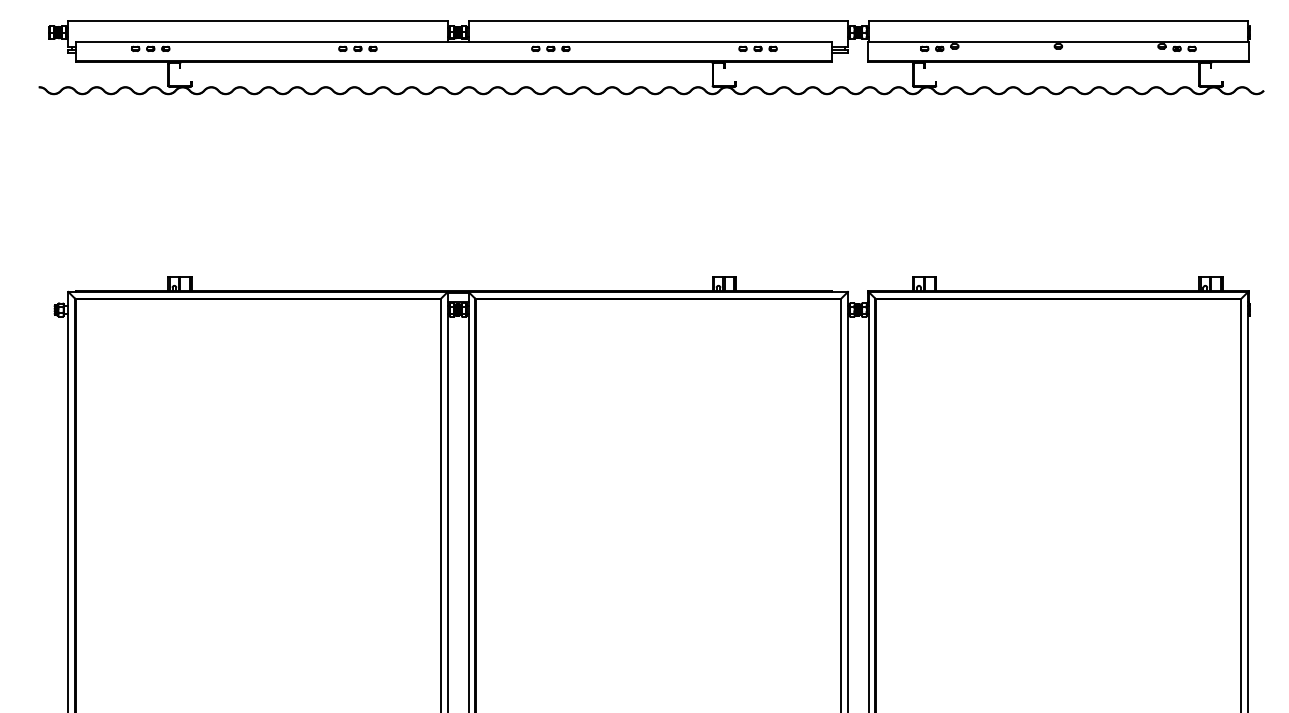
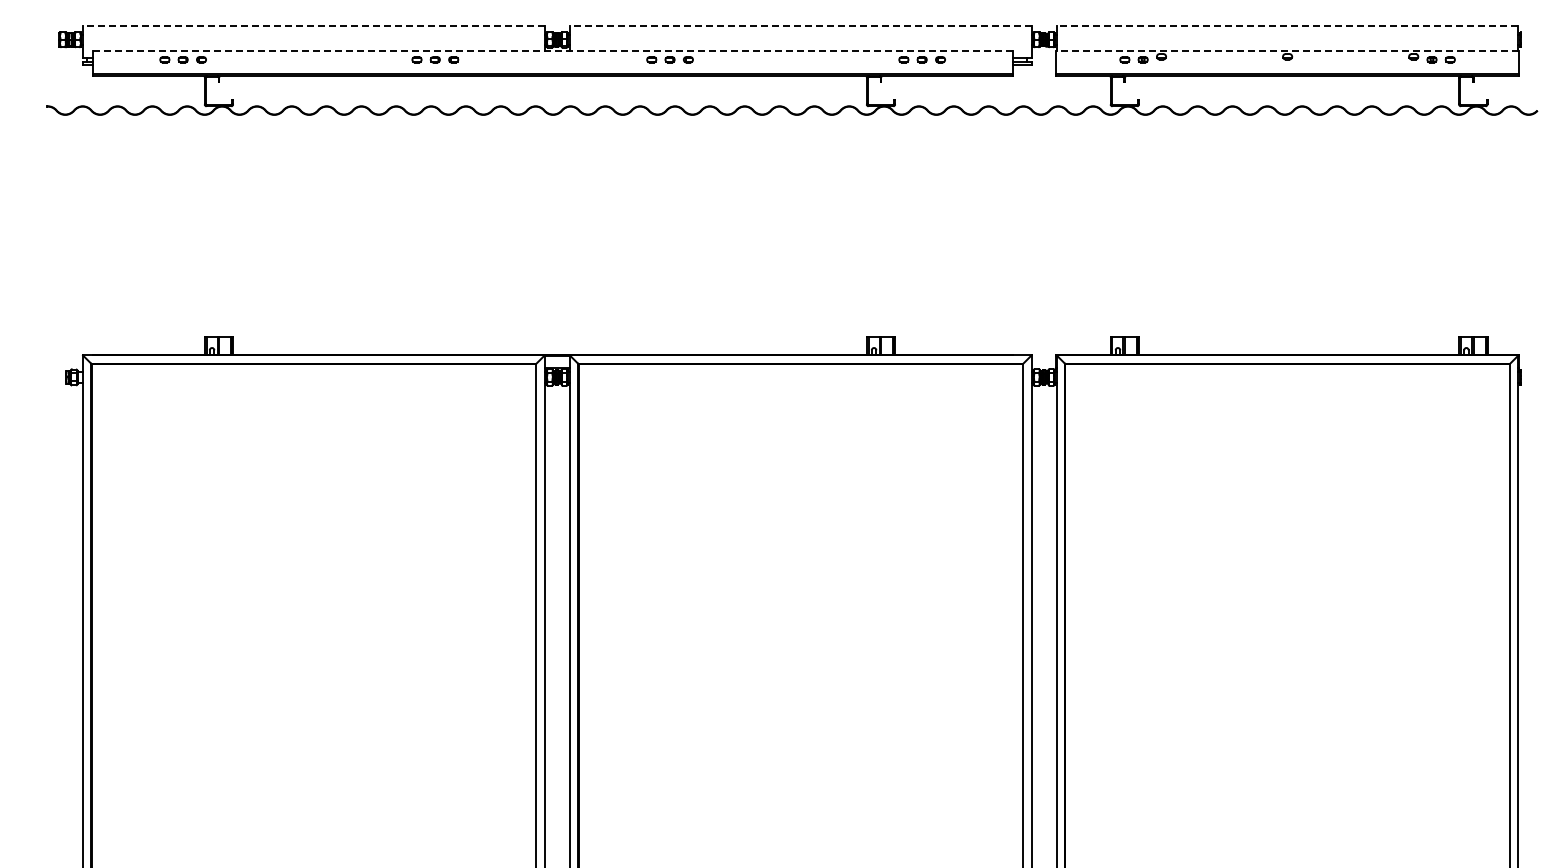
line: (257, 21) -> (313, 26), solid -> dashed
line: (658, 21) -> (800, 26), solid -> dashed
line: (1058, 21) -> (1287, 26), solid -> dashed
line: (454, 41) -> (552, 50), solid -> dashed
line: (1058, 41) -> (1287, 50), solid -> dashed

